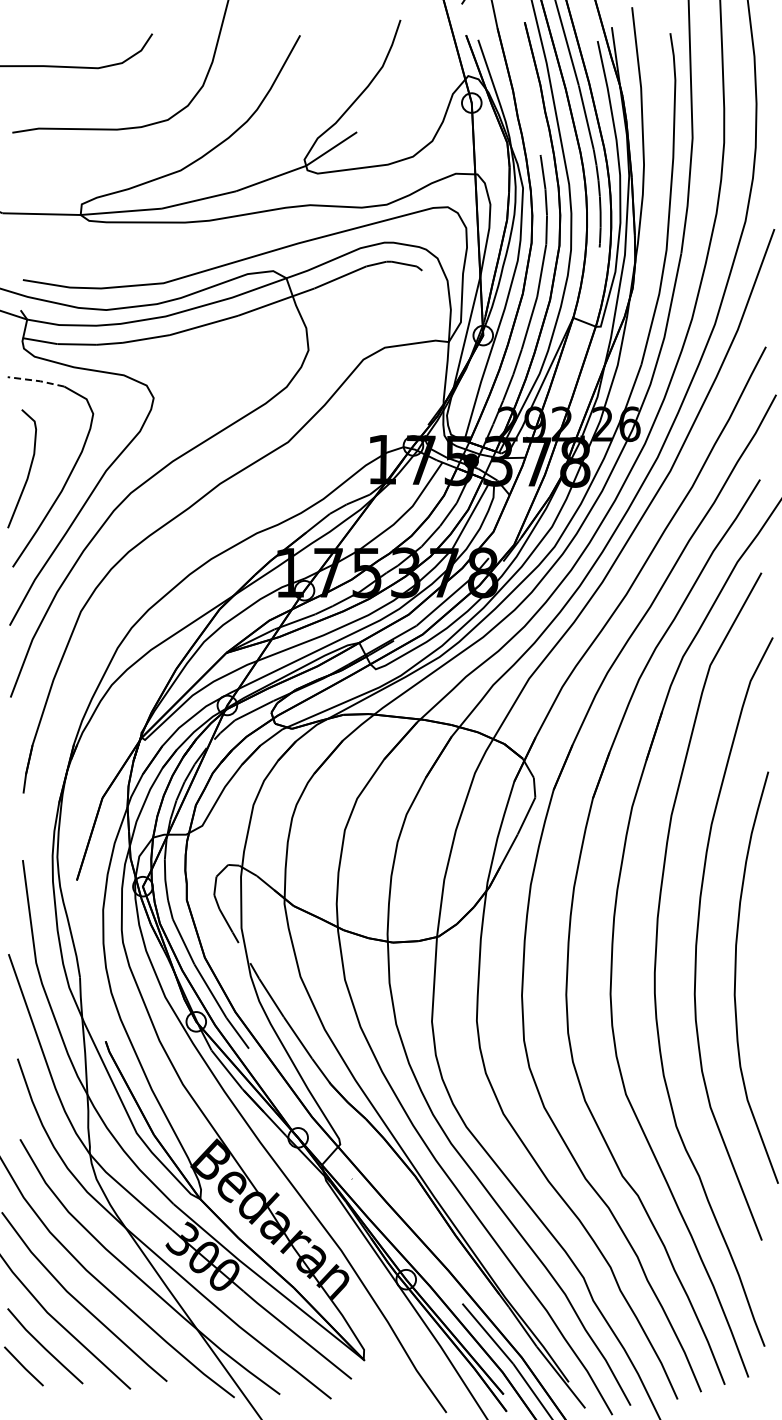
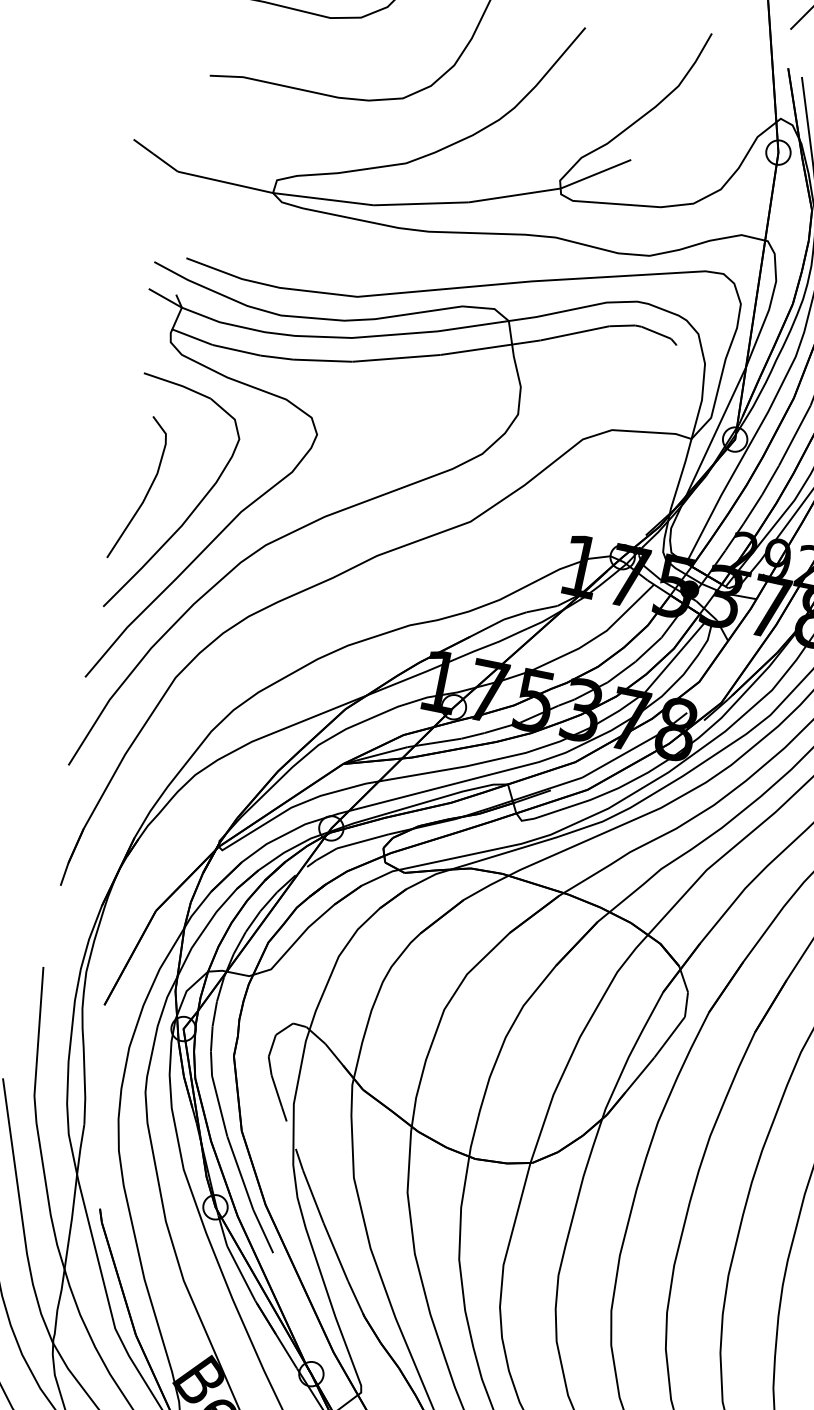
line: (36, 380) -> (178, 384), dashed -> solid

